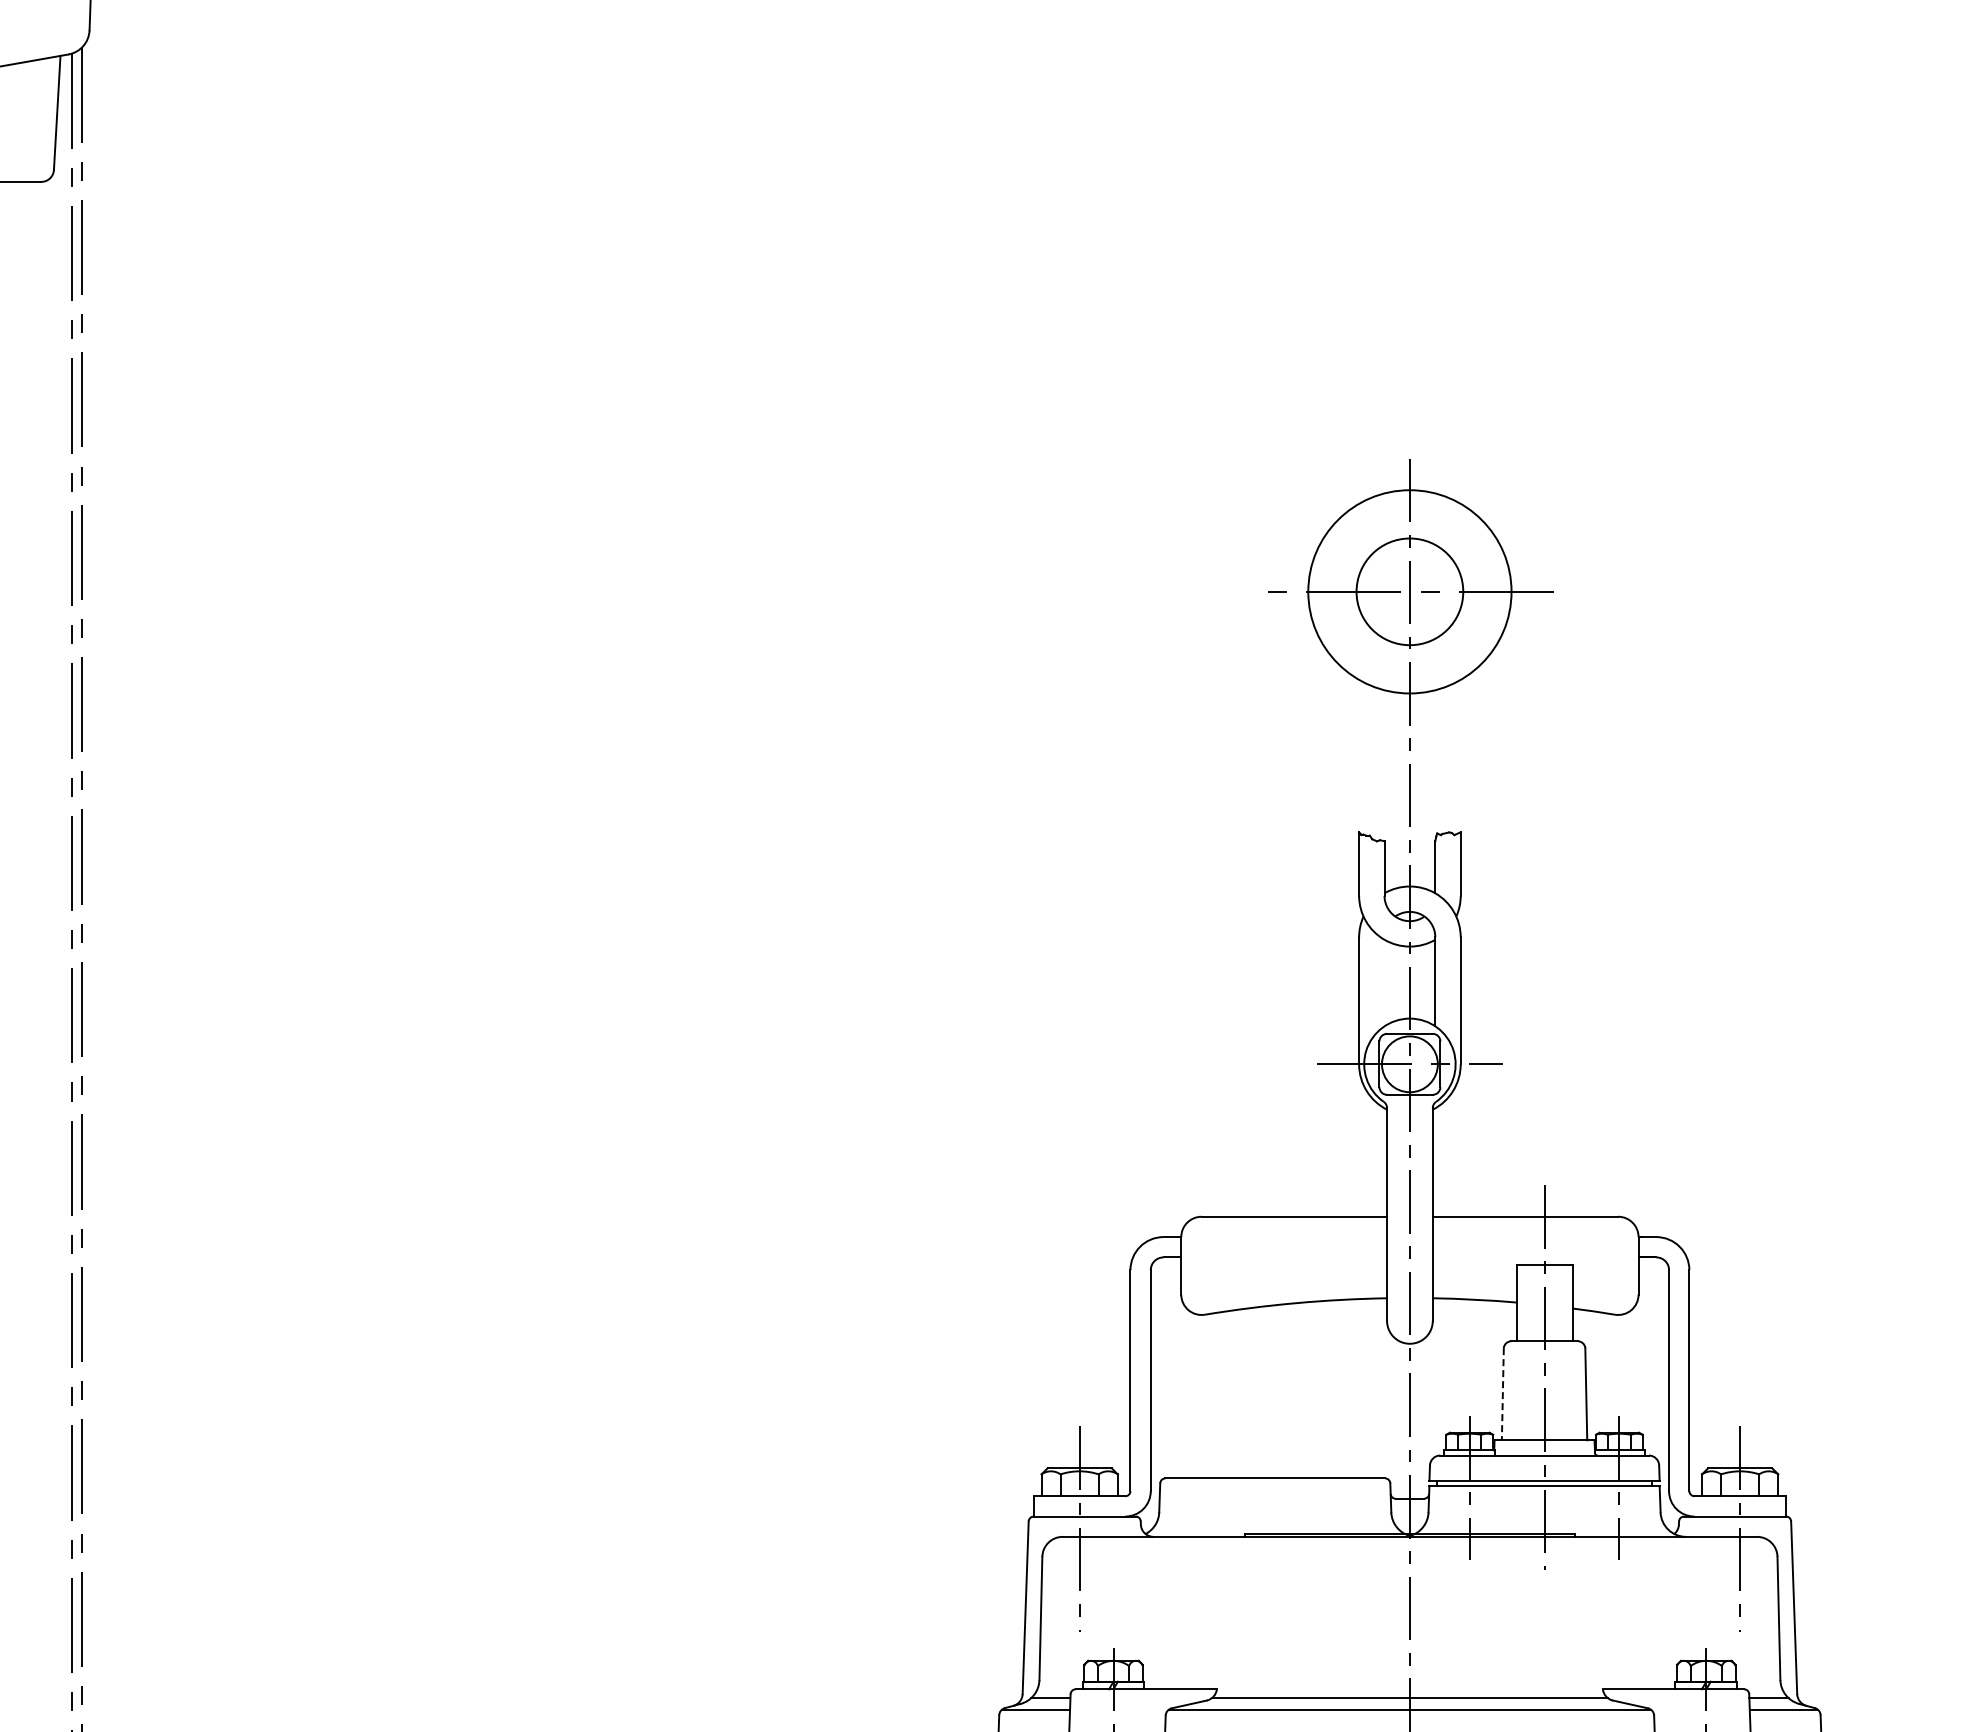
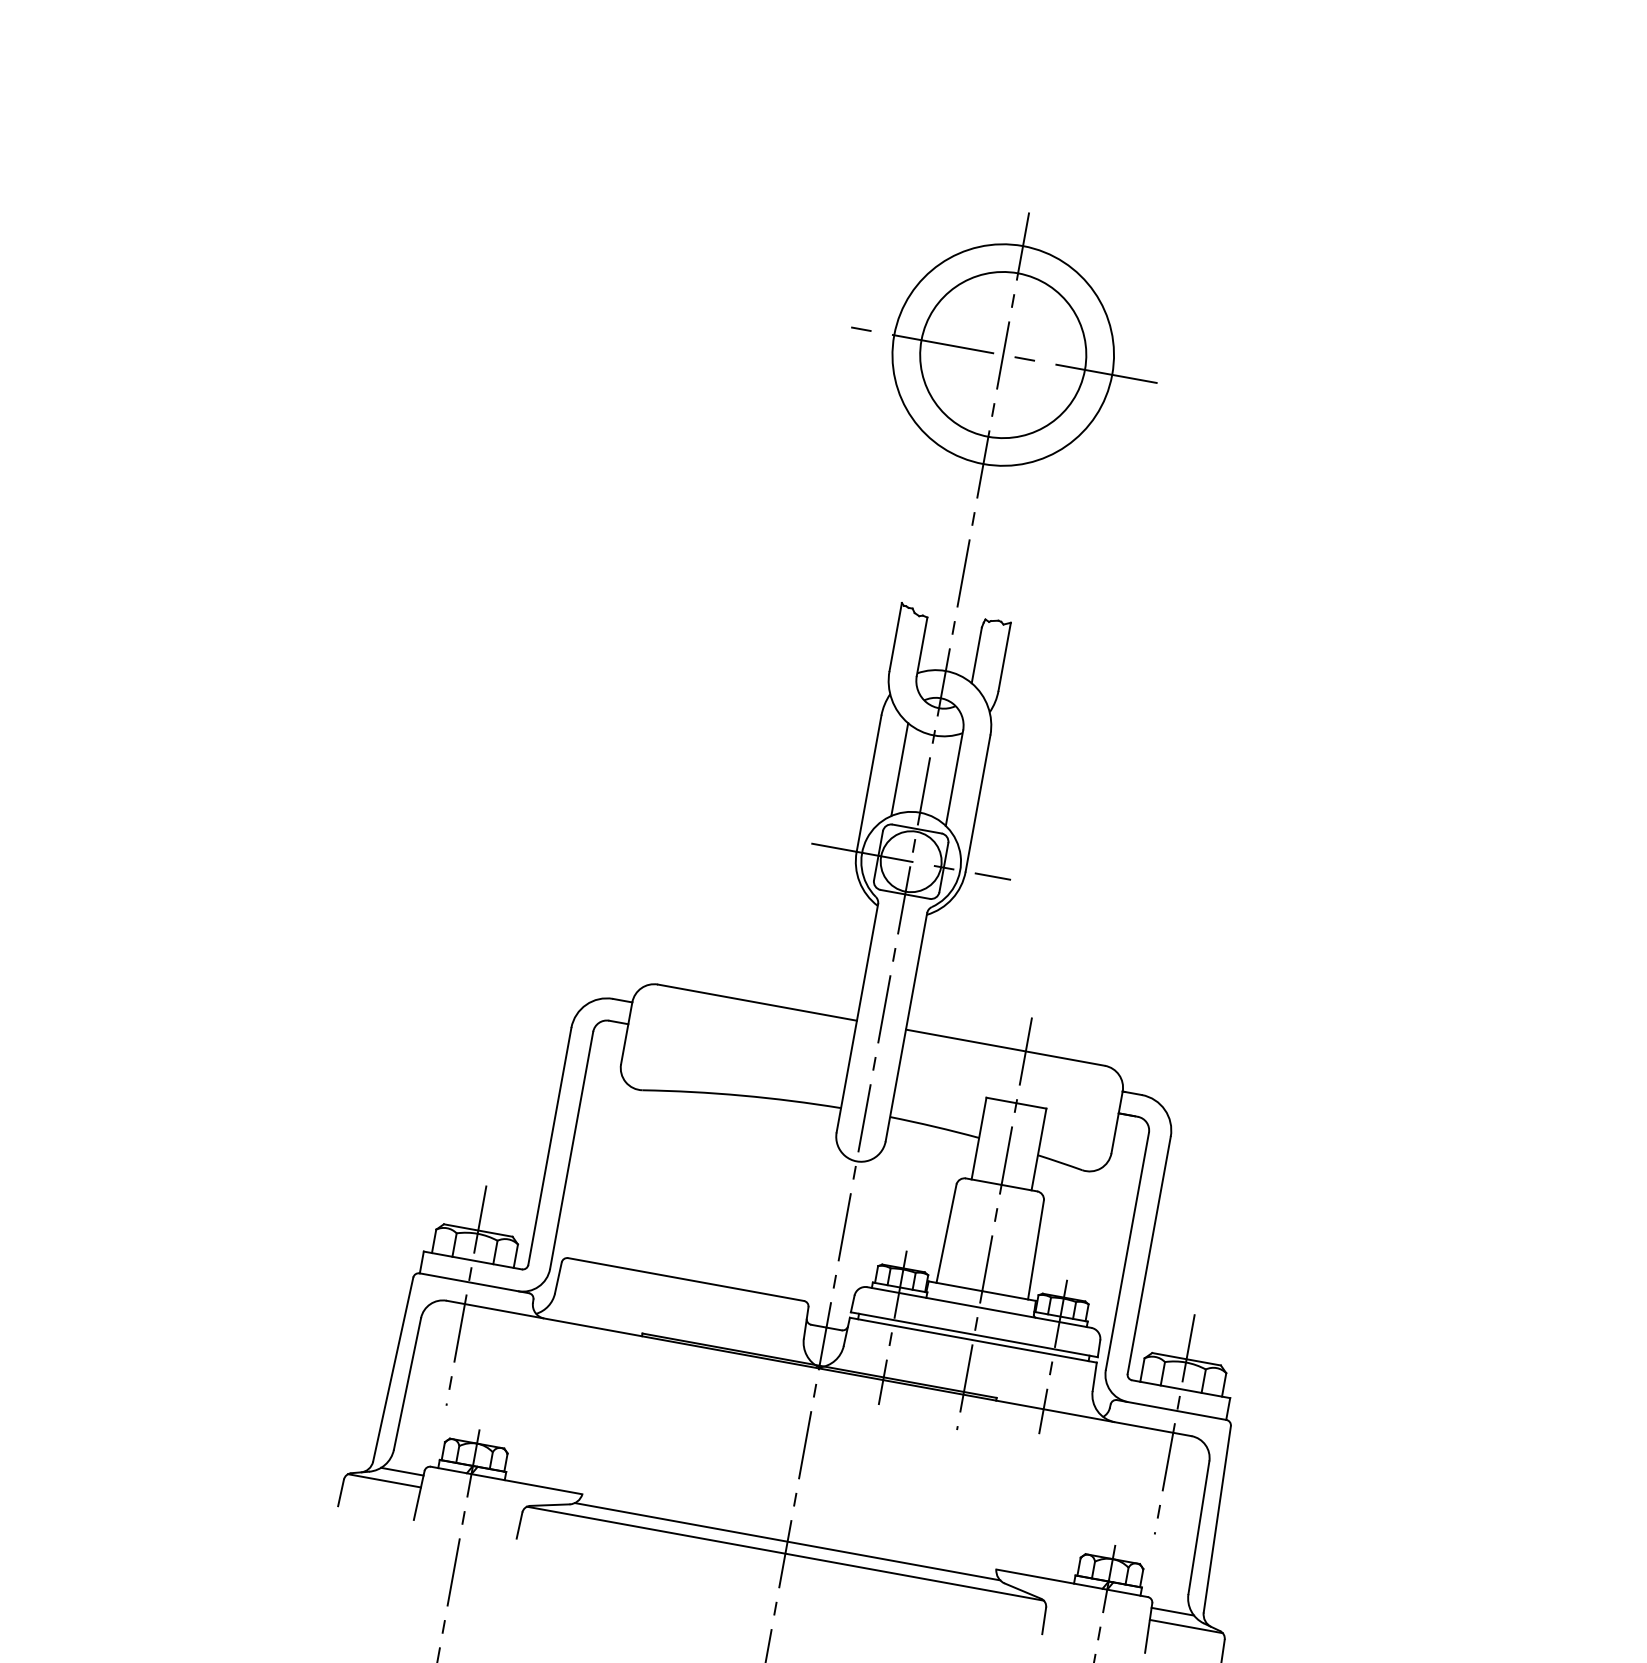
circle: (1409, 591) -> (1002, 354), size x1.43
line: (1384, 982) -> (899, 769), added
line: (1502, 1394) -> (946, 1233), dashed -> solid

